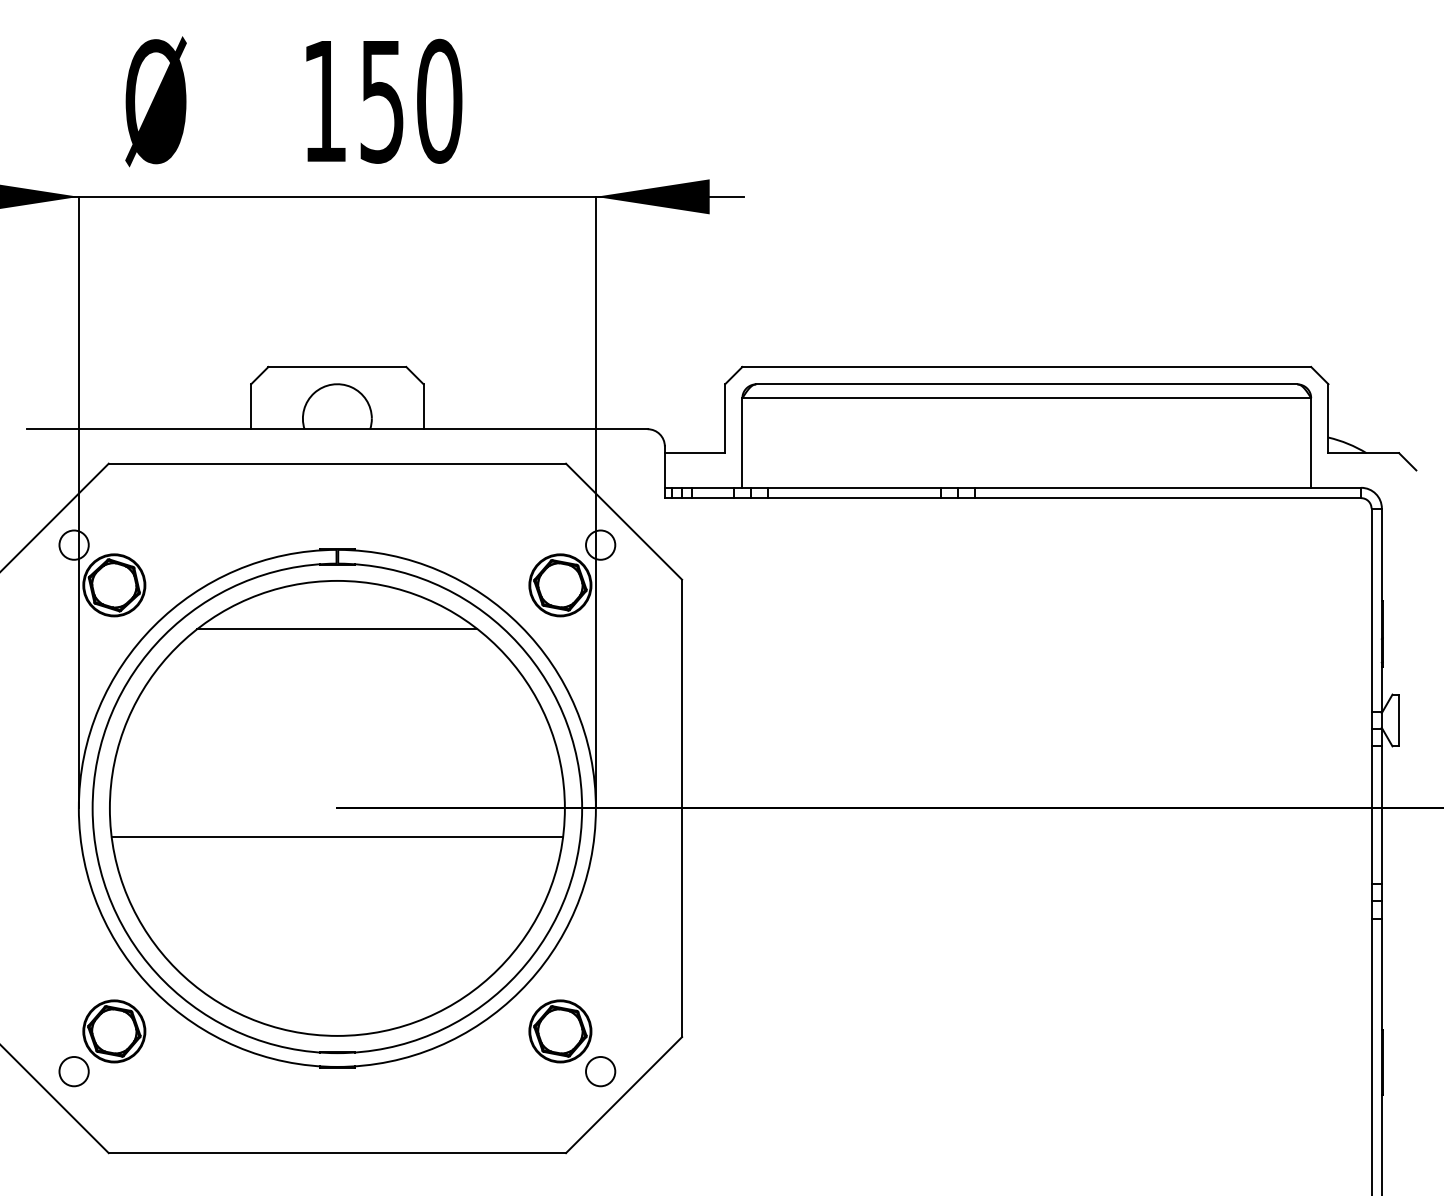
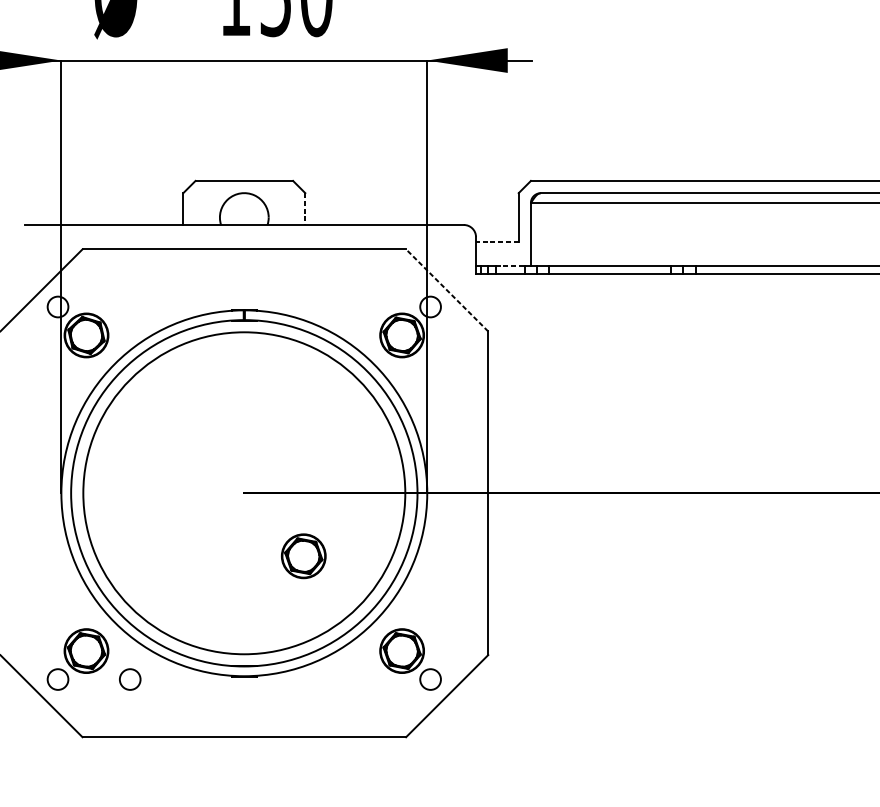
line: (423, 407) -> (305, 209), solid -> dashed
line: (694, 453) -> (497, 242), solid -> dashed
line: (713, 487) -> (510, 266), solid -> dashed
line: (623, 521) -> (446, 290), solid -> dashed
line: (337, 629) -> (244, 366), removed
line: (337, 836) -> (244, 513), removed
part: (421, 897) -> (303, 556), added
circle: (175, 1071) -> (129, 679), added

